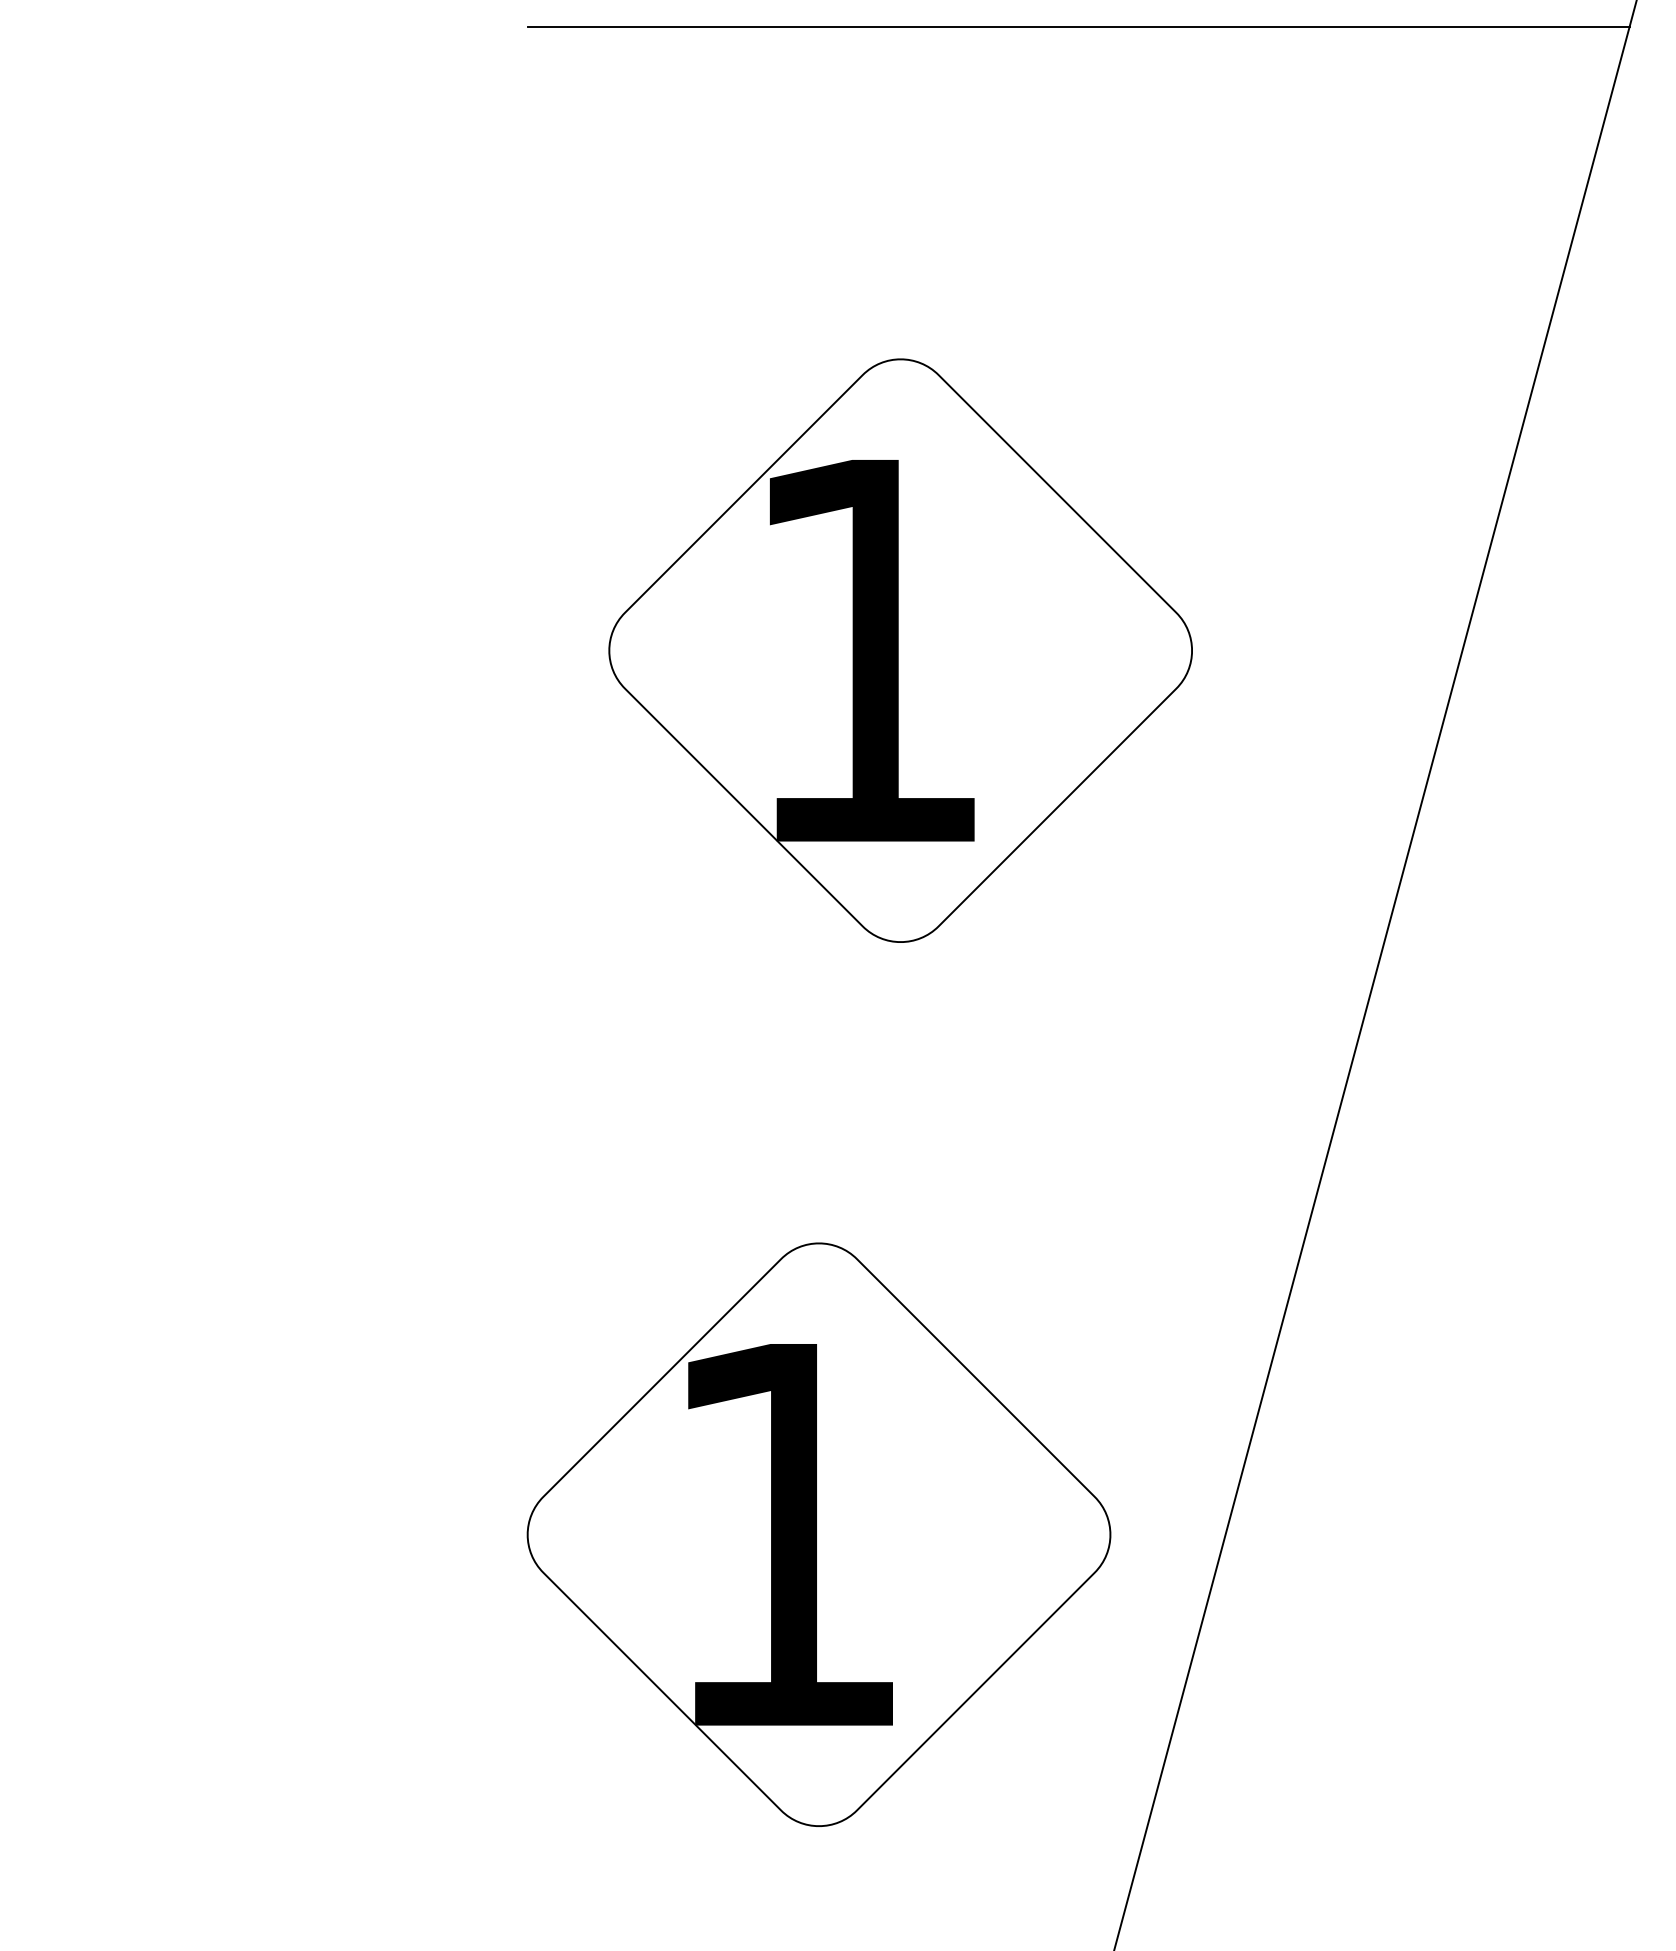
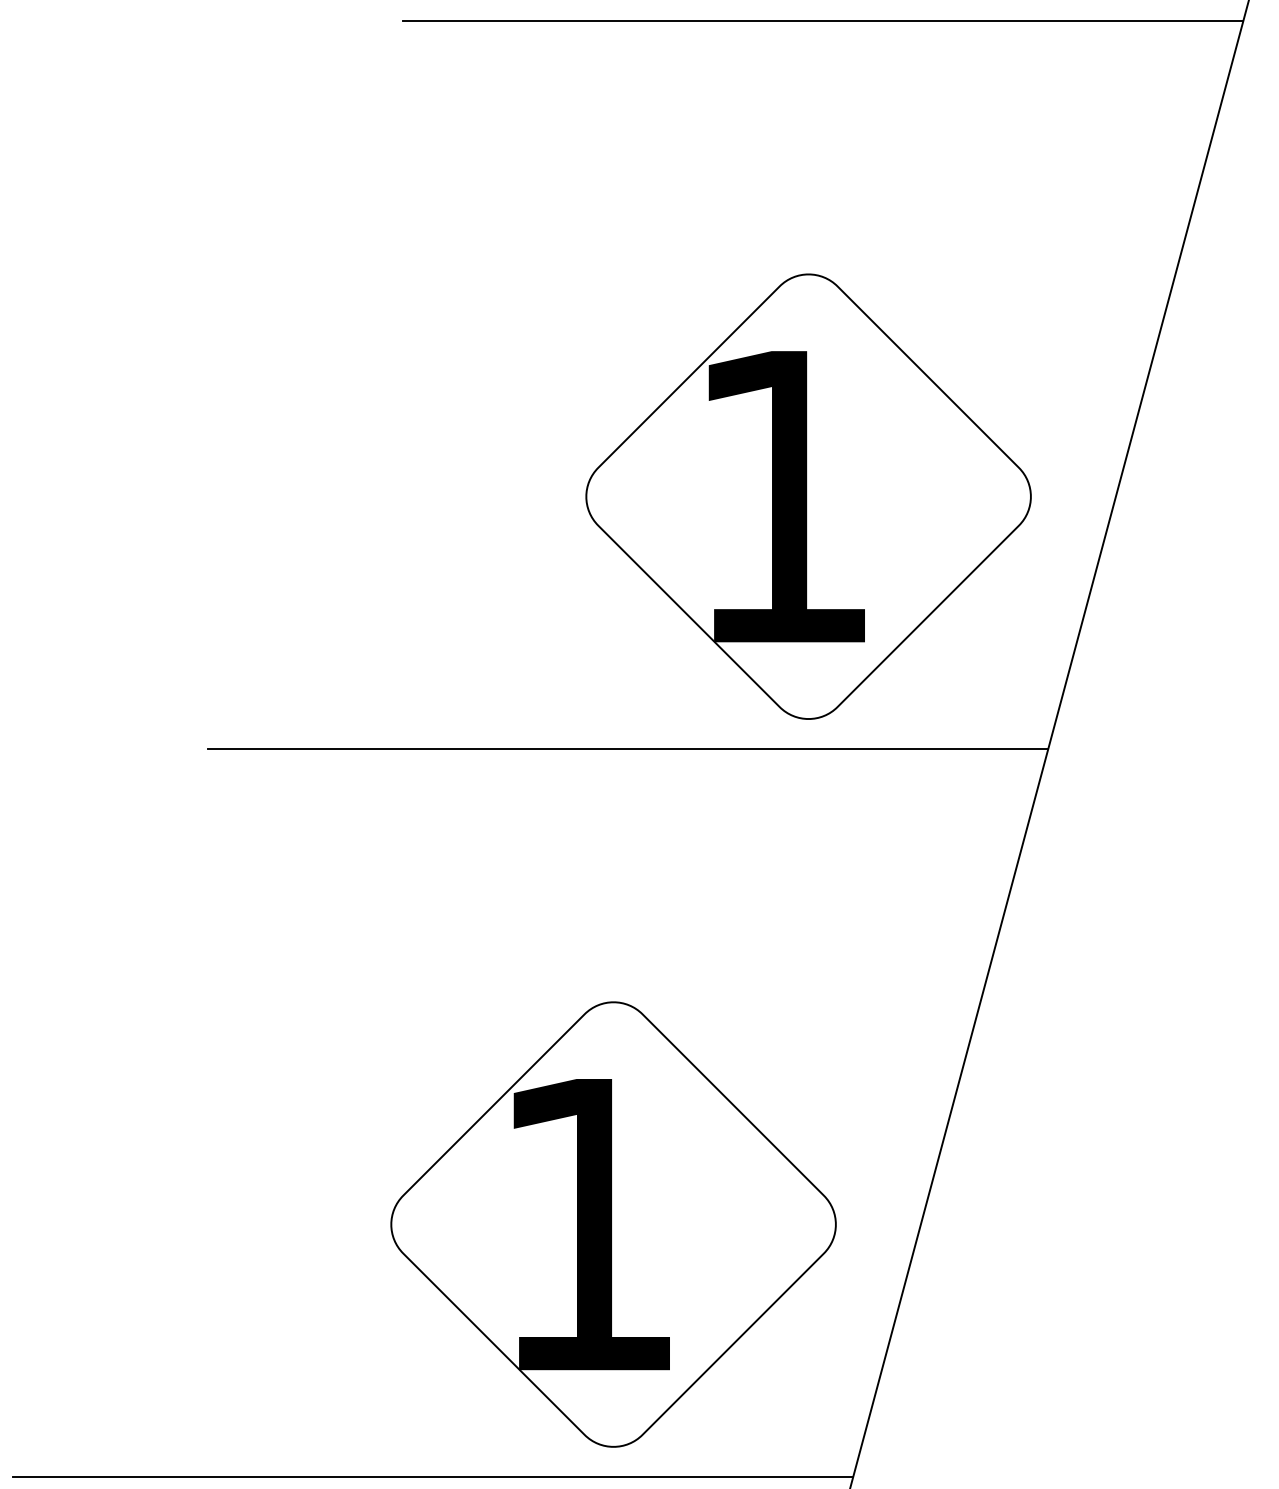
part: (900, 650) -> (808, 496), moved
line: (822, 981) -> (627, 749), added
part: (818, 1534) -> (613, 1224), moved
line: (567, 1935) -> (433, 1476), added

